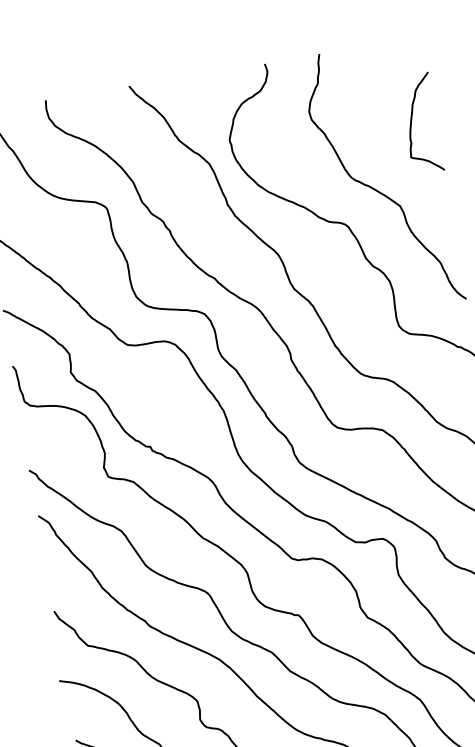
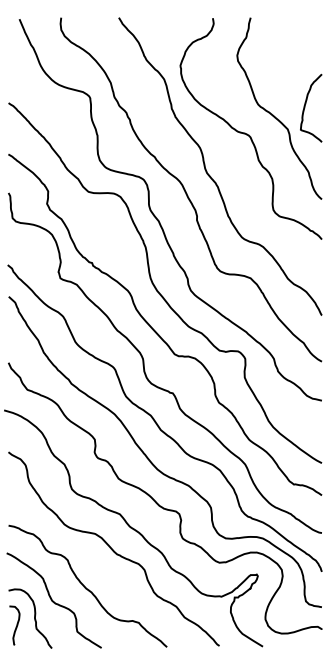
curve: (413, 119) -> (306, 104), moved

